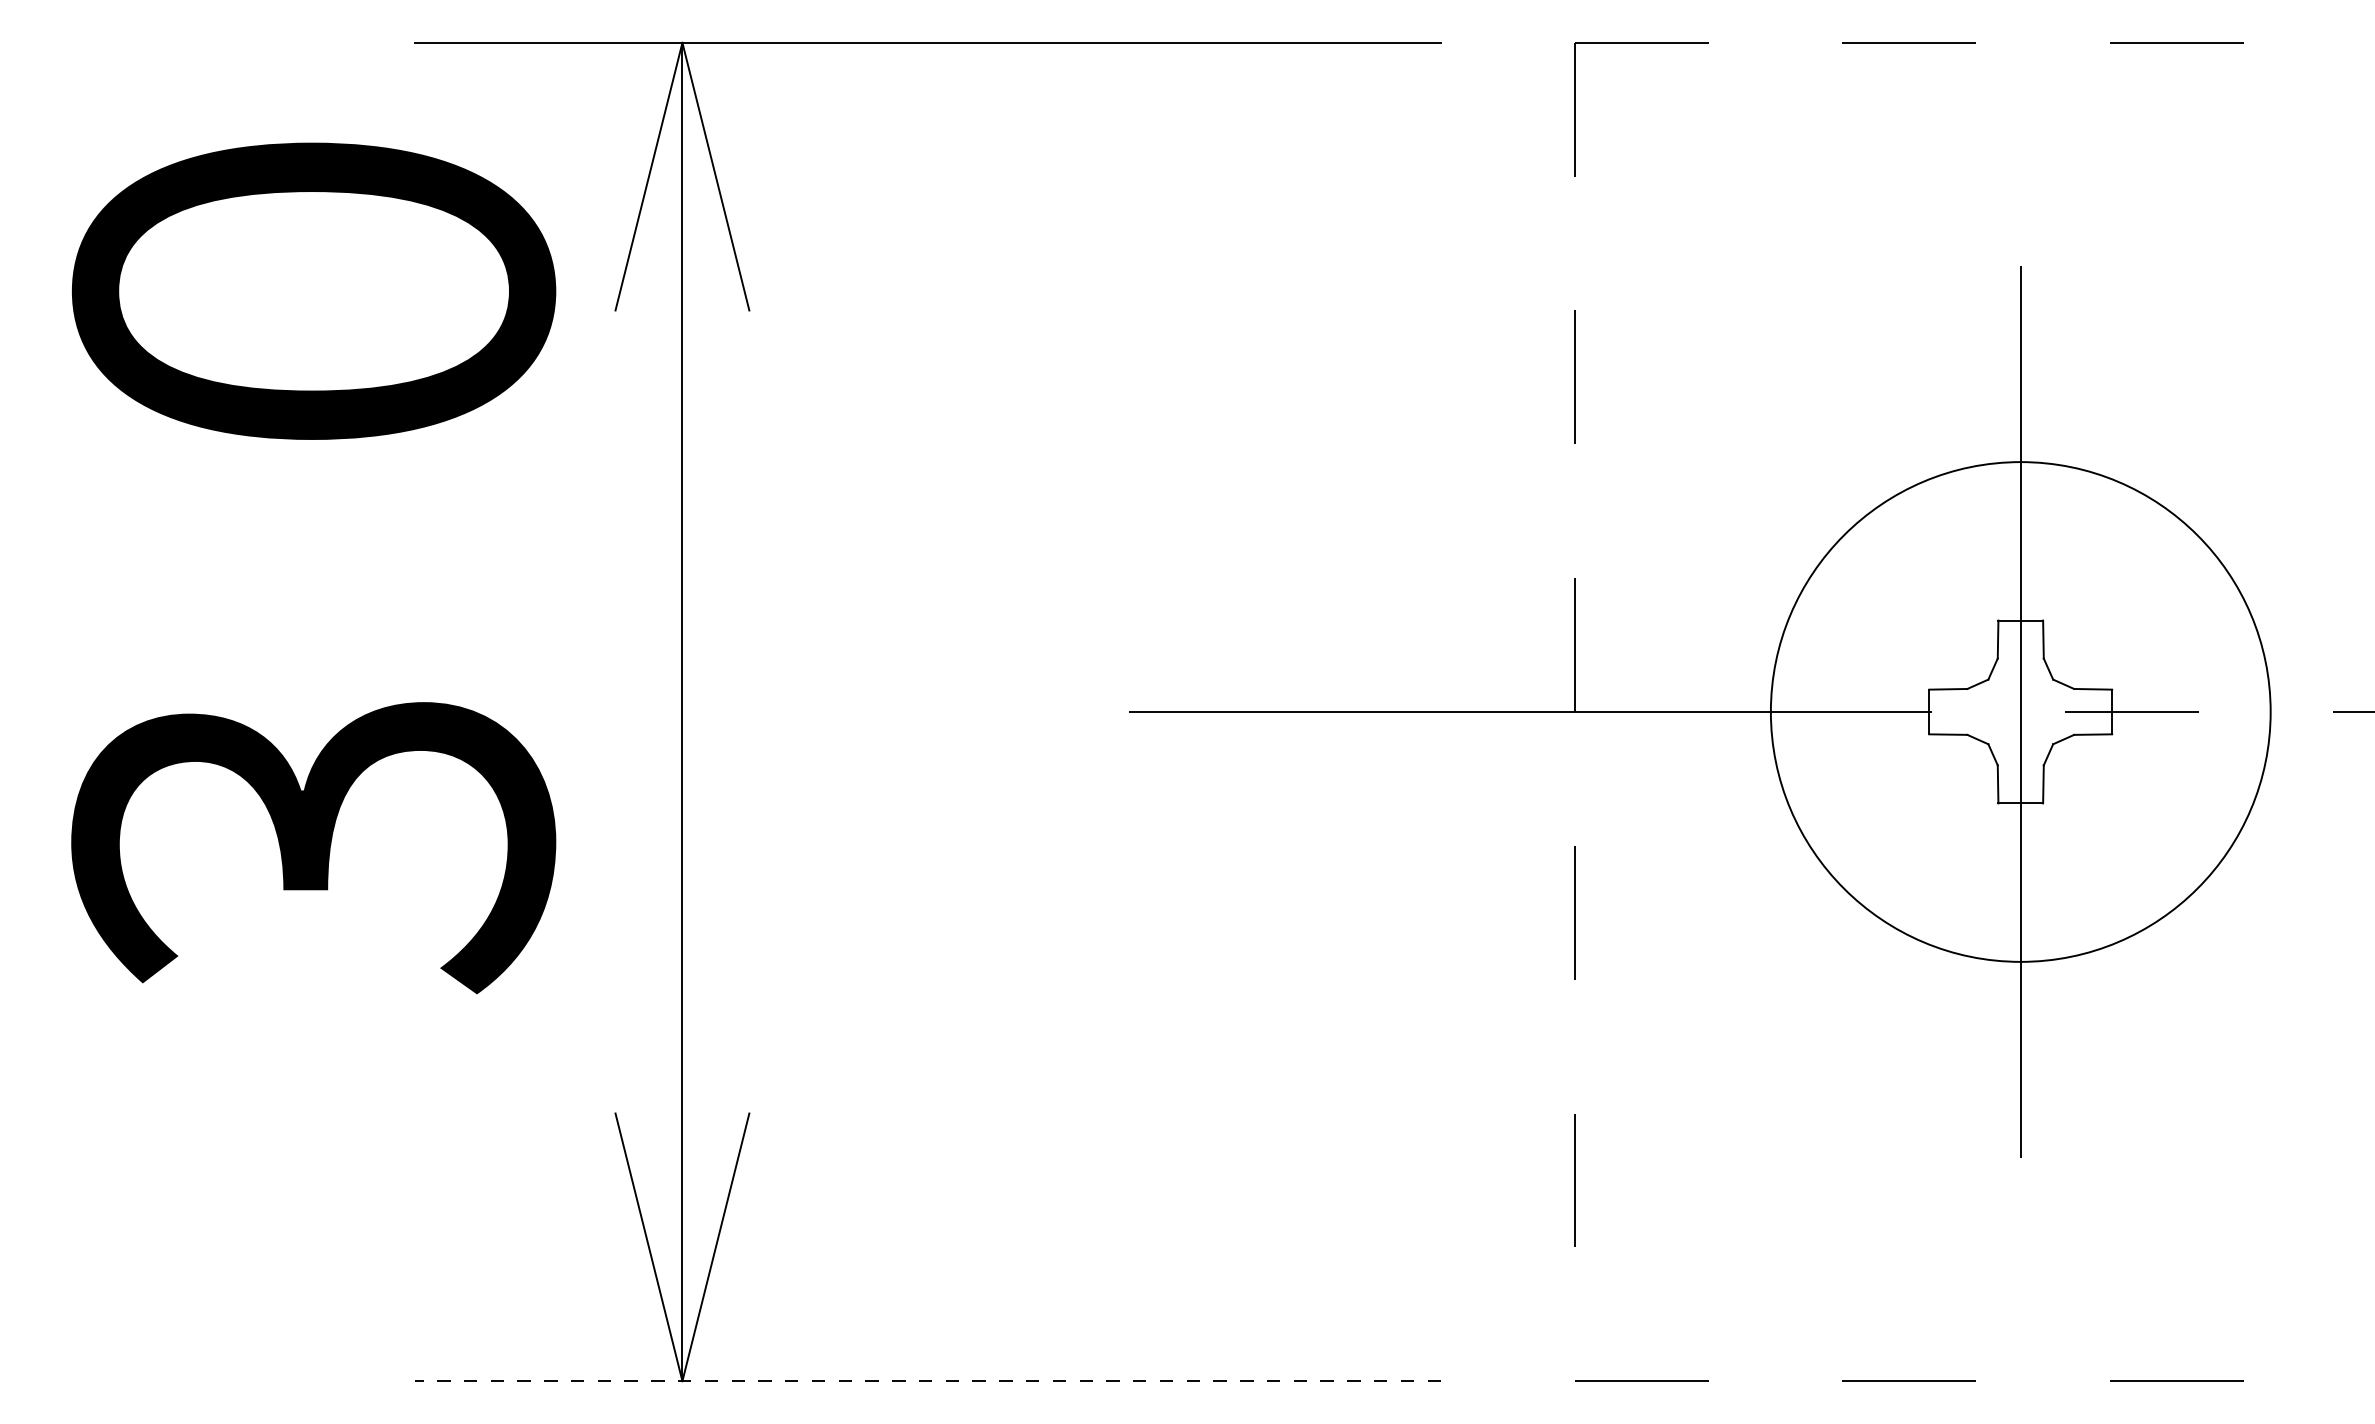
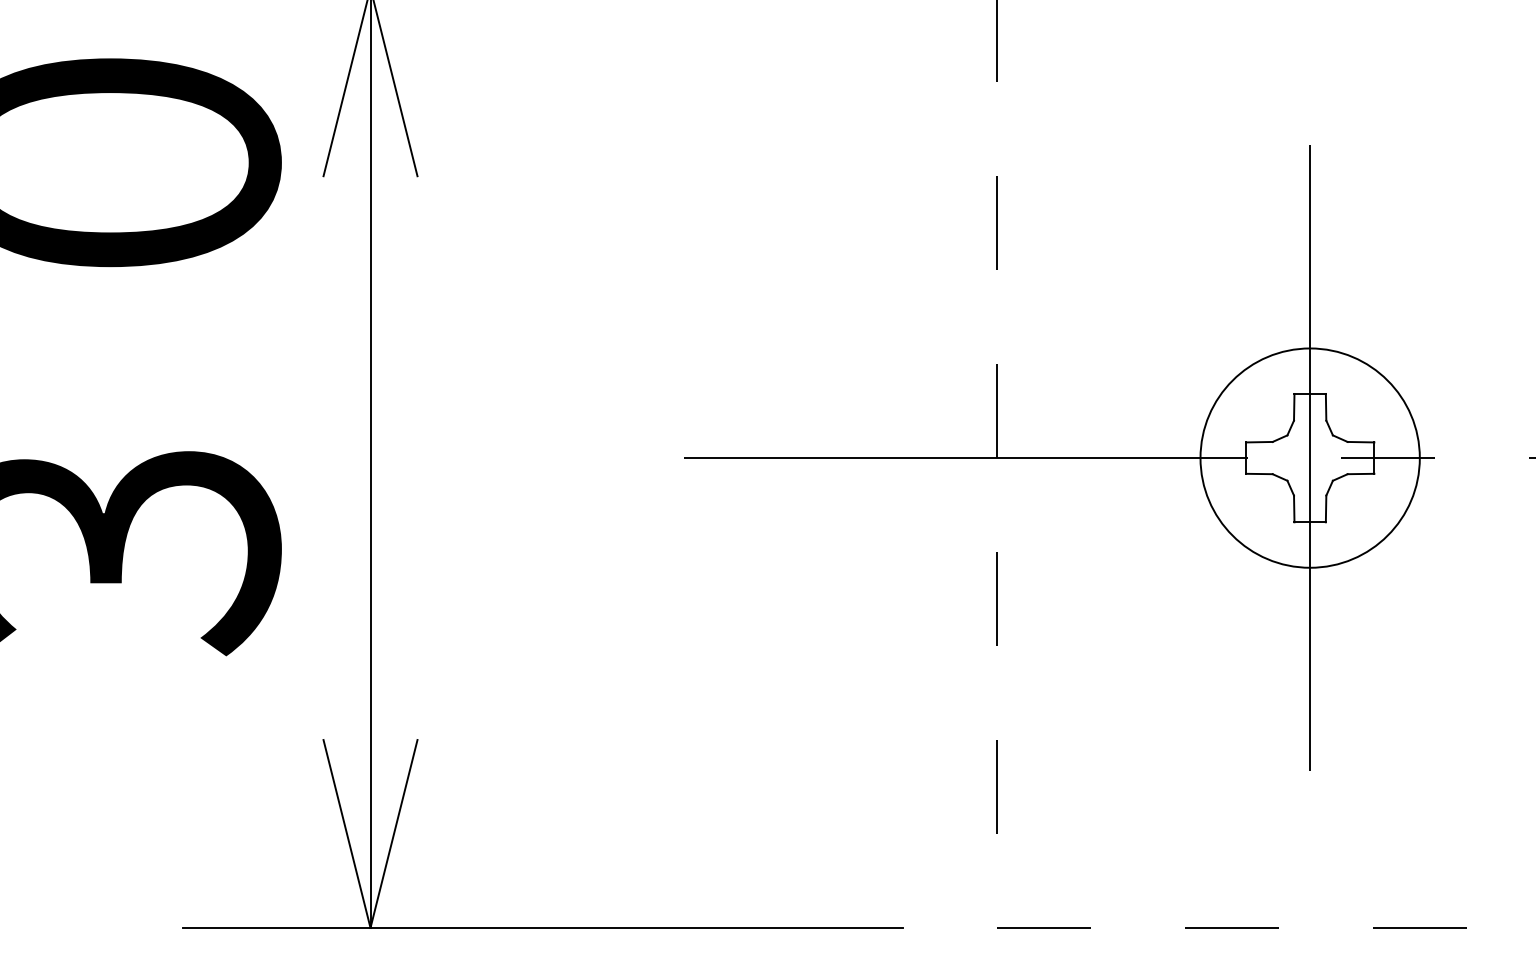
circle: (2020, 711) -> (1309, 457), size x0.62
line: (927, 1381) -> (542, 928), dashed -> solid

